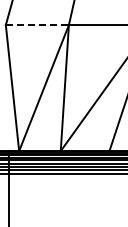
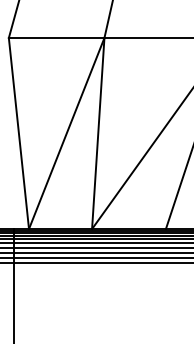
line: (37, 25) -> (56, 38), dashed -> solid

